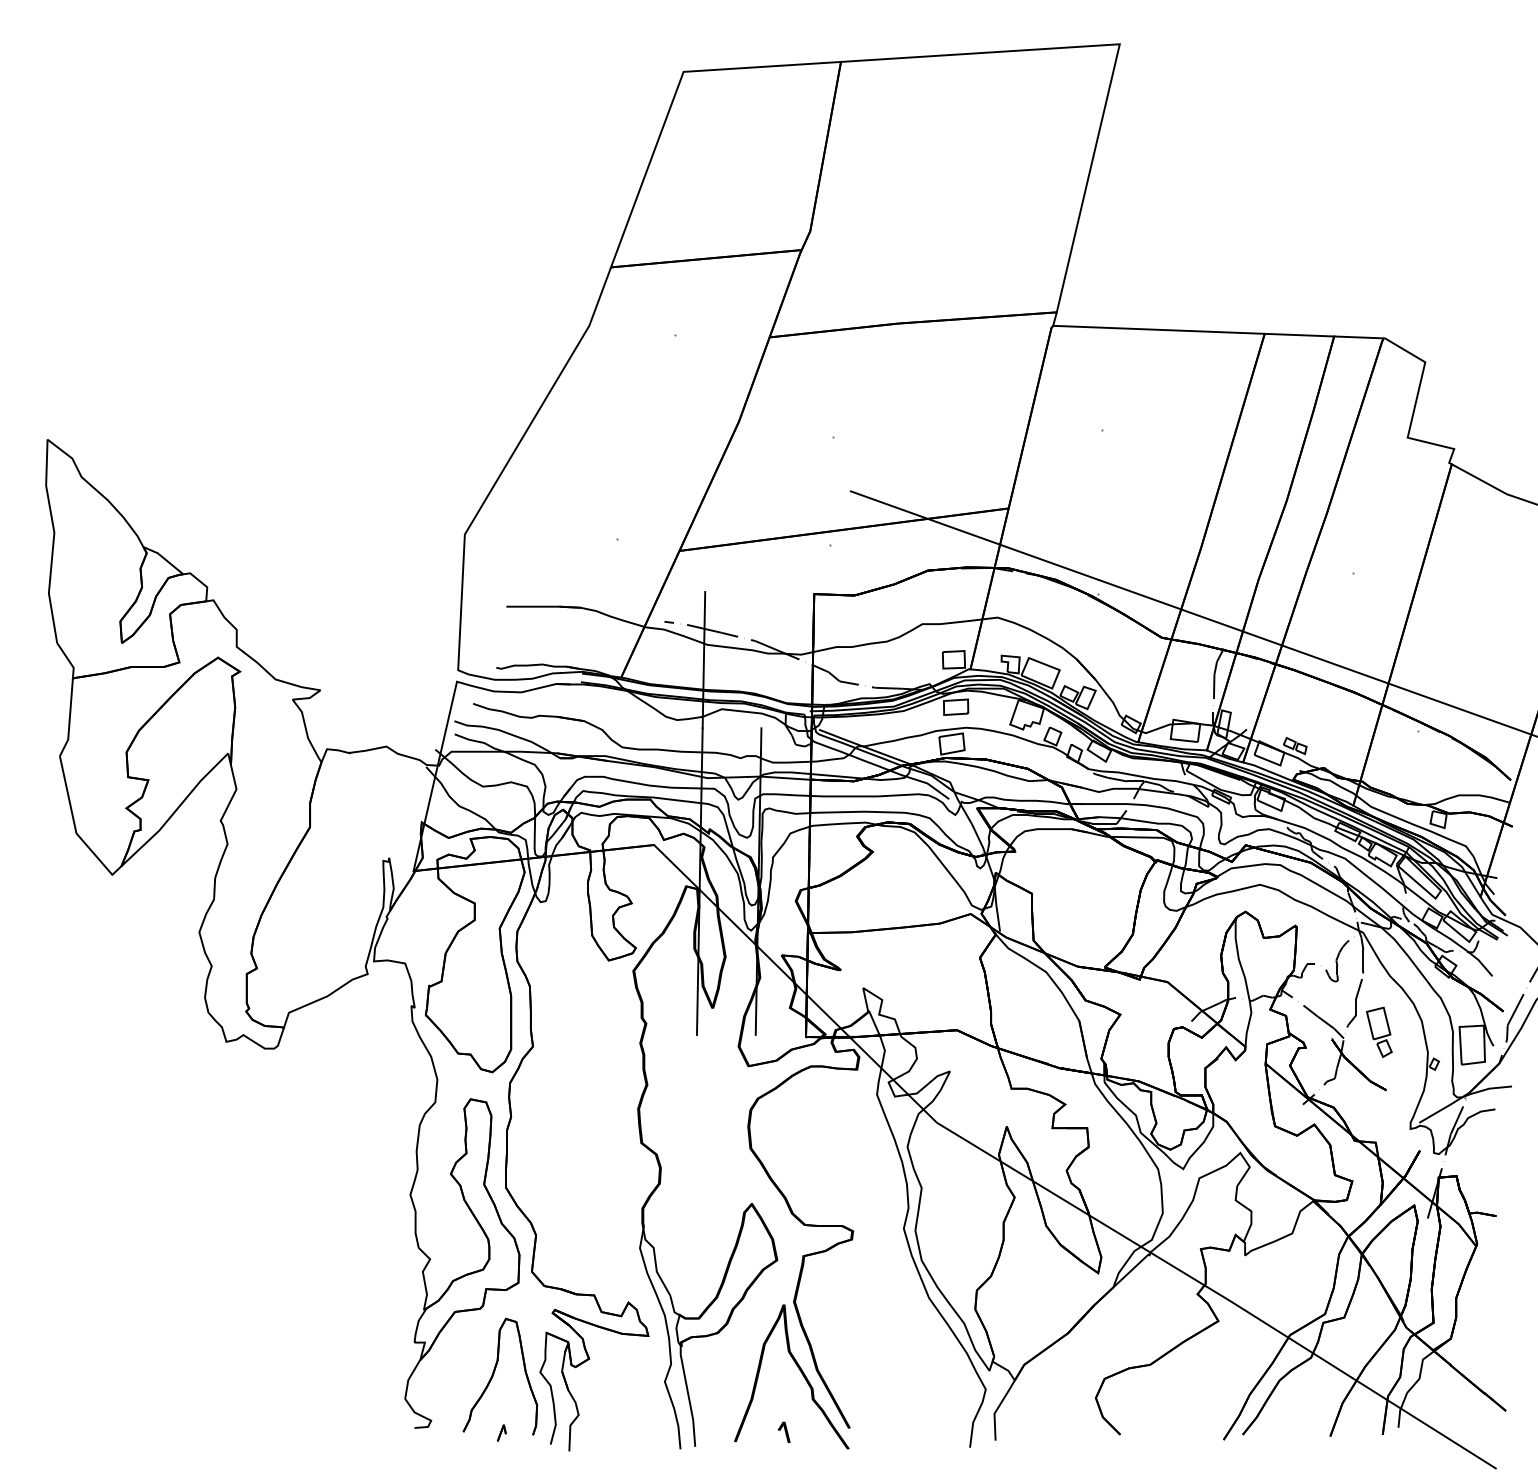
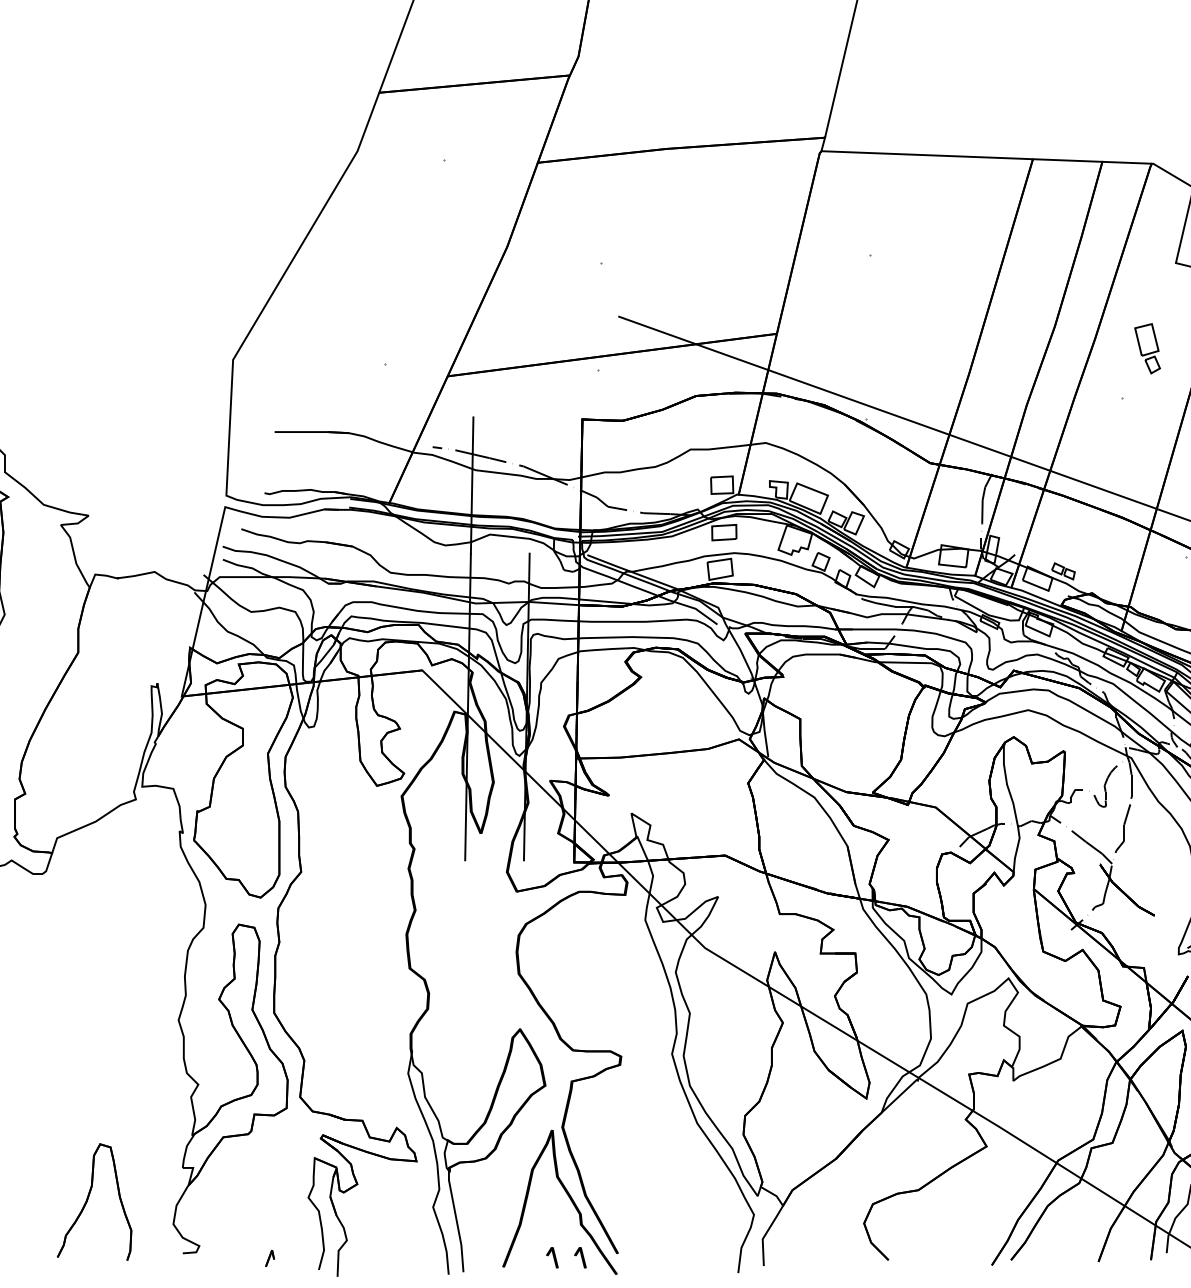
part: (1379, 1032) -> (1147, 348), moved
part: (494, 1373) -> (88, 1198), moved
part: (811, 1431) -> (579, 1256), added

